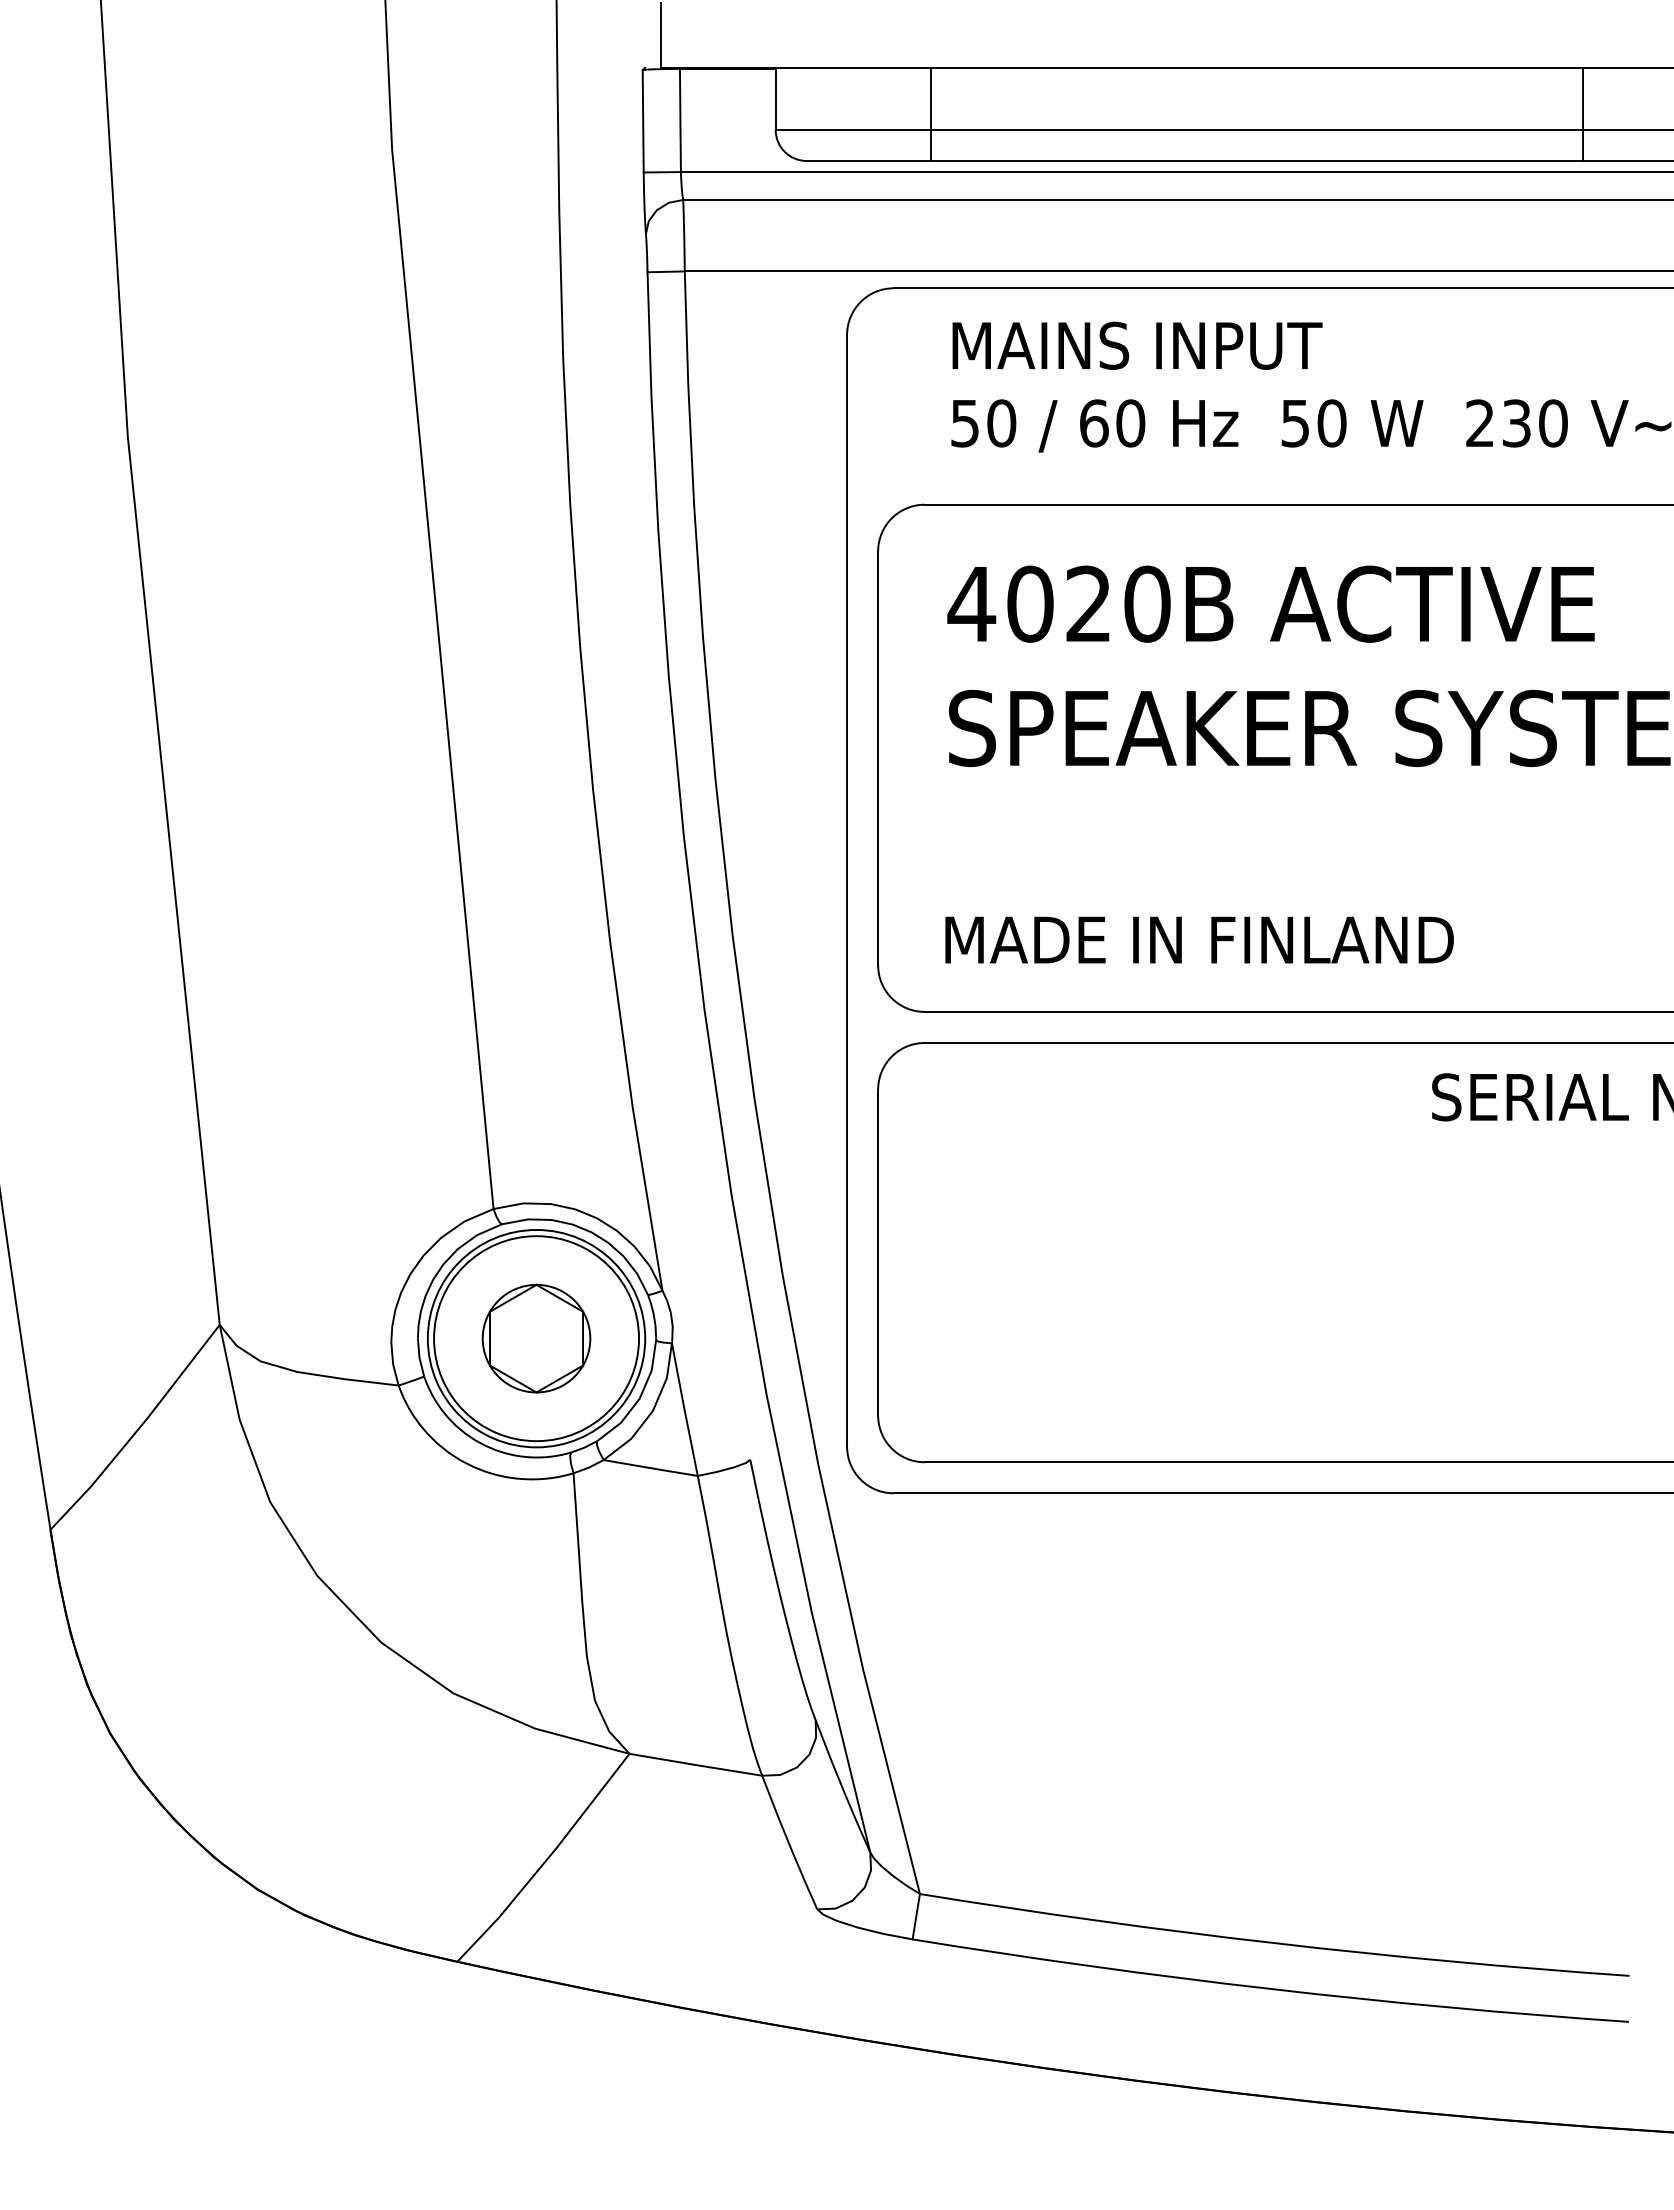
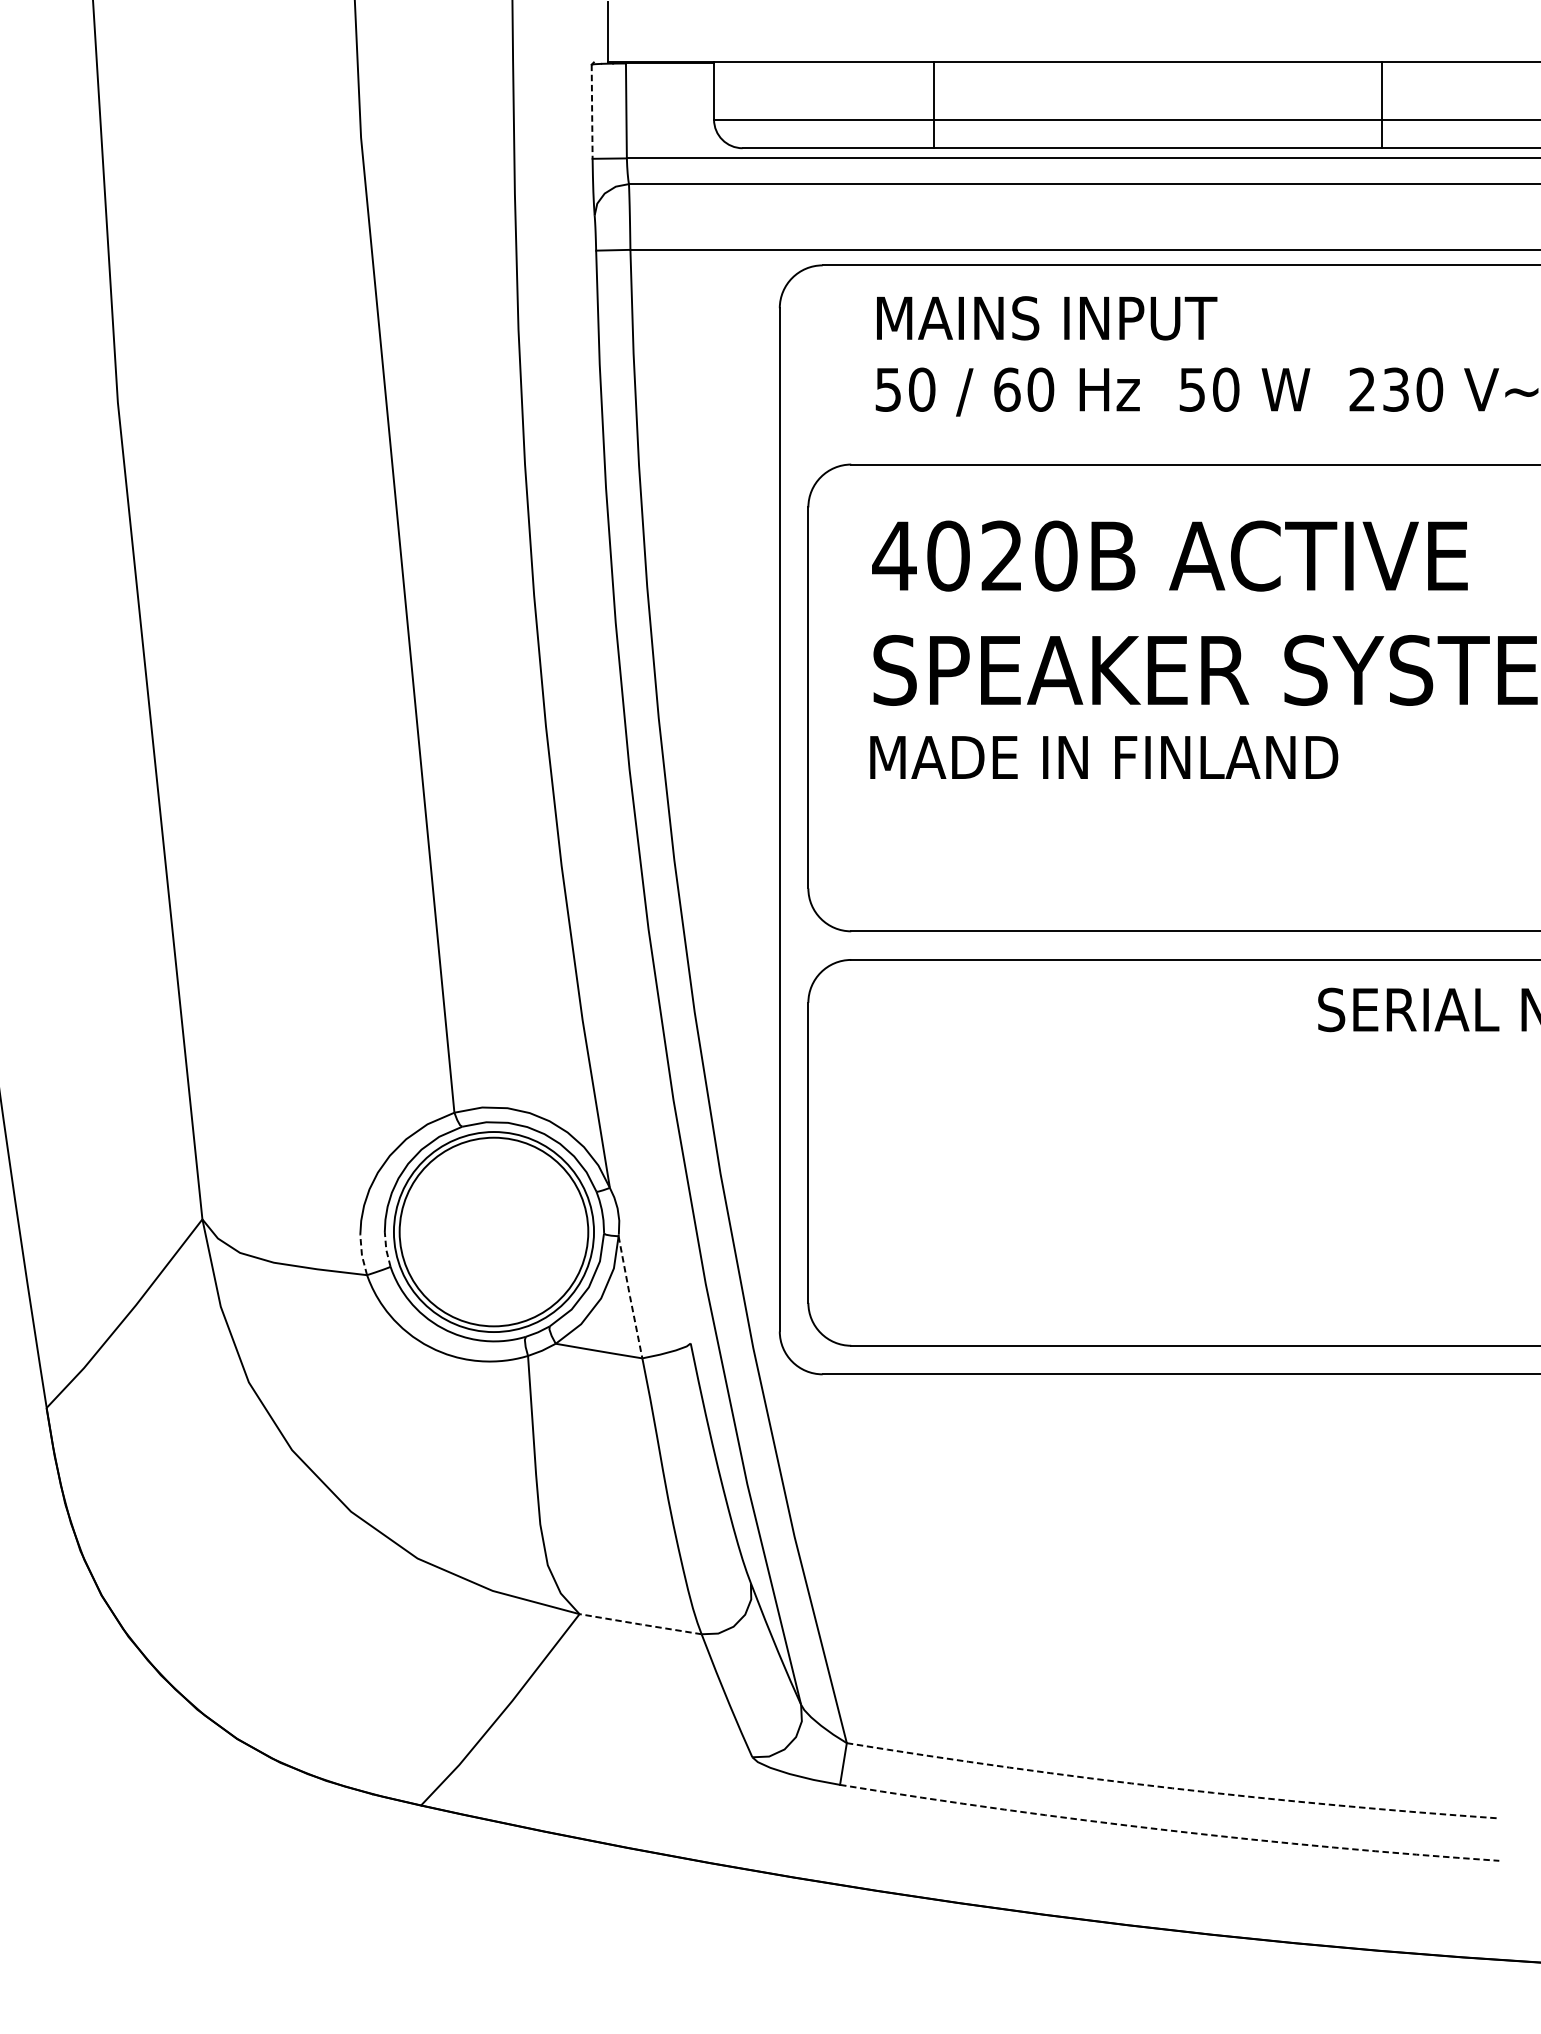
line: (930, 114) -> (933, 105), moved
line: (1583, 114) -> (1382, 105), moved
line: (643, 120) -> (592, 110), solid -> dashed
text: (1199, 939) -> (1104, 757), moved
part: (536, 1338) -> (493, 1231), removed
line: (419, 1358) -> (386, 1250), solid -> dashed
line: (393, 1364) -> (362, 1255), solid -> dashed
line: (684, 1409) -> (630, 1297), solid -> dashed
line: (695, 1765) -> (640, 1624), solid -> dashed
arc: (1273, 1943) -> (1172, 1788), solid -> dashed
arc: (1269, 1988) -> (1168, 1830), solid -> dashed

